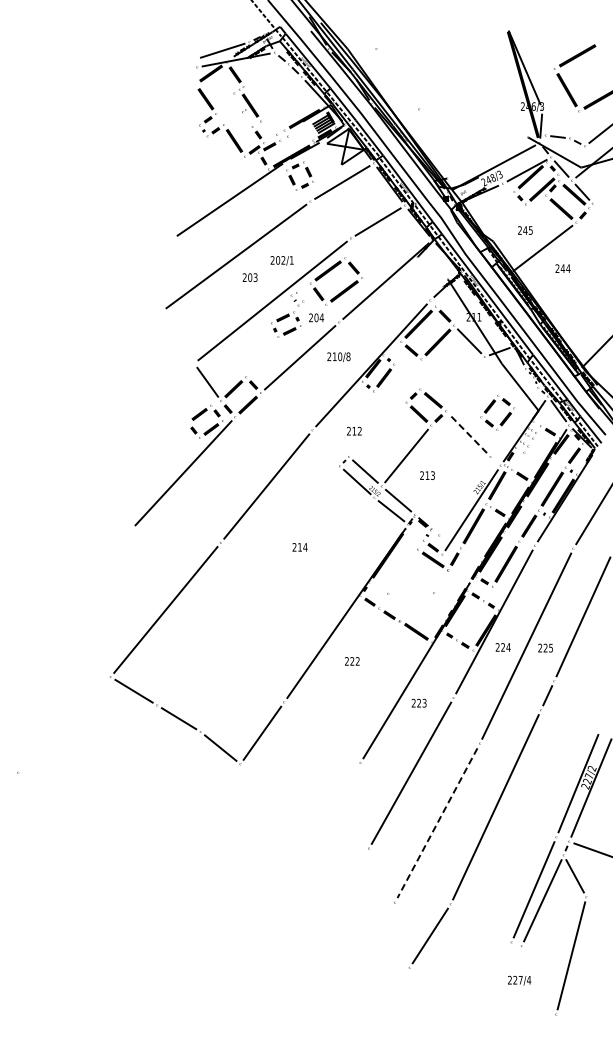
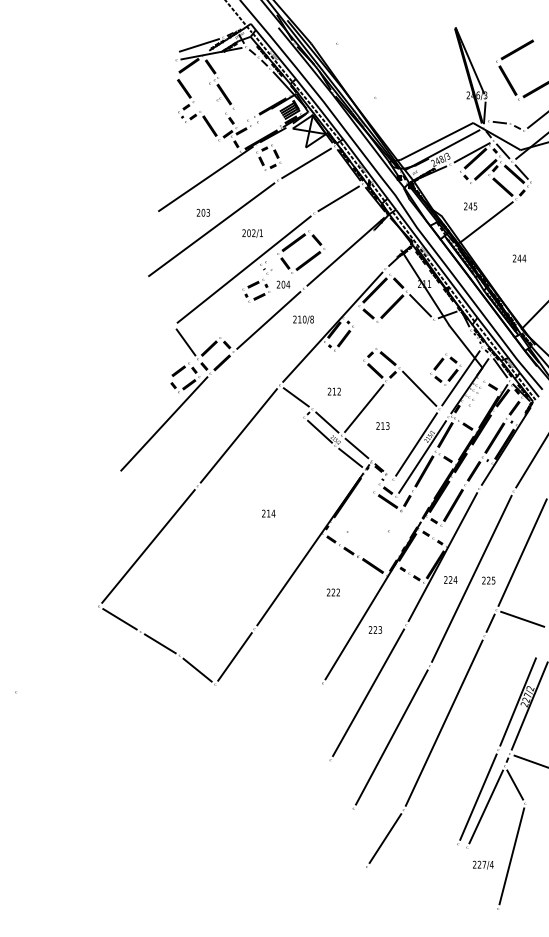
line: (487, 157) -> (436, 141), added
text: (562, 268) -> (519, 258), moved
text: (249, 277) -> (202, 212), moved
line: (514, 422) -> (460, 378), added
text: (354, 430) -> (334, 390), moved
line: (468, 434) -> (419, 389), dashed -> solid
line: (330, 443) -> (296, 397), added
line: (464, 495) -> (416, 443), added
text: (299, 547) -> (268, 513), moved
text: (352, 661) -> (333, 592), moved
line: (583, 691) -> (522, 619), added
line: (437, 823) -> (391, 737), dashed -> solid
text: (519, 980) -> (483, 864), moved

